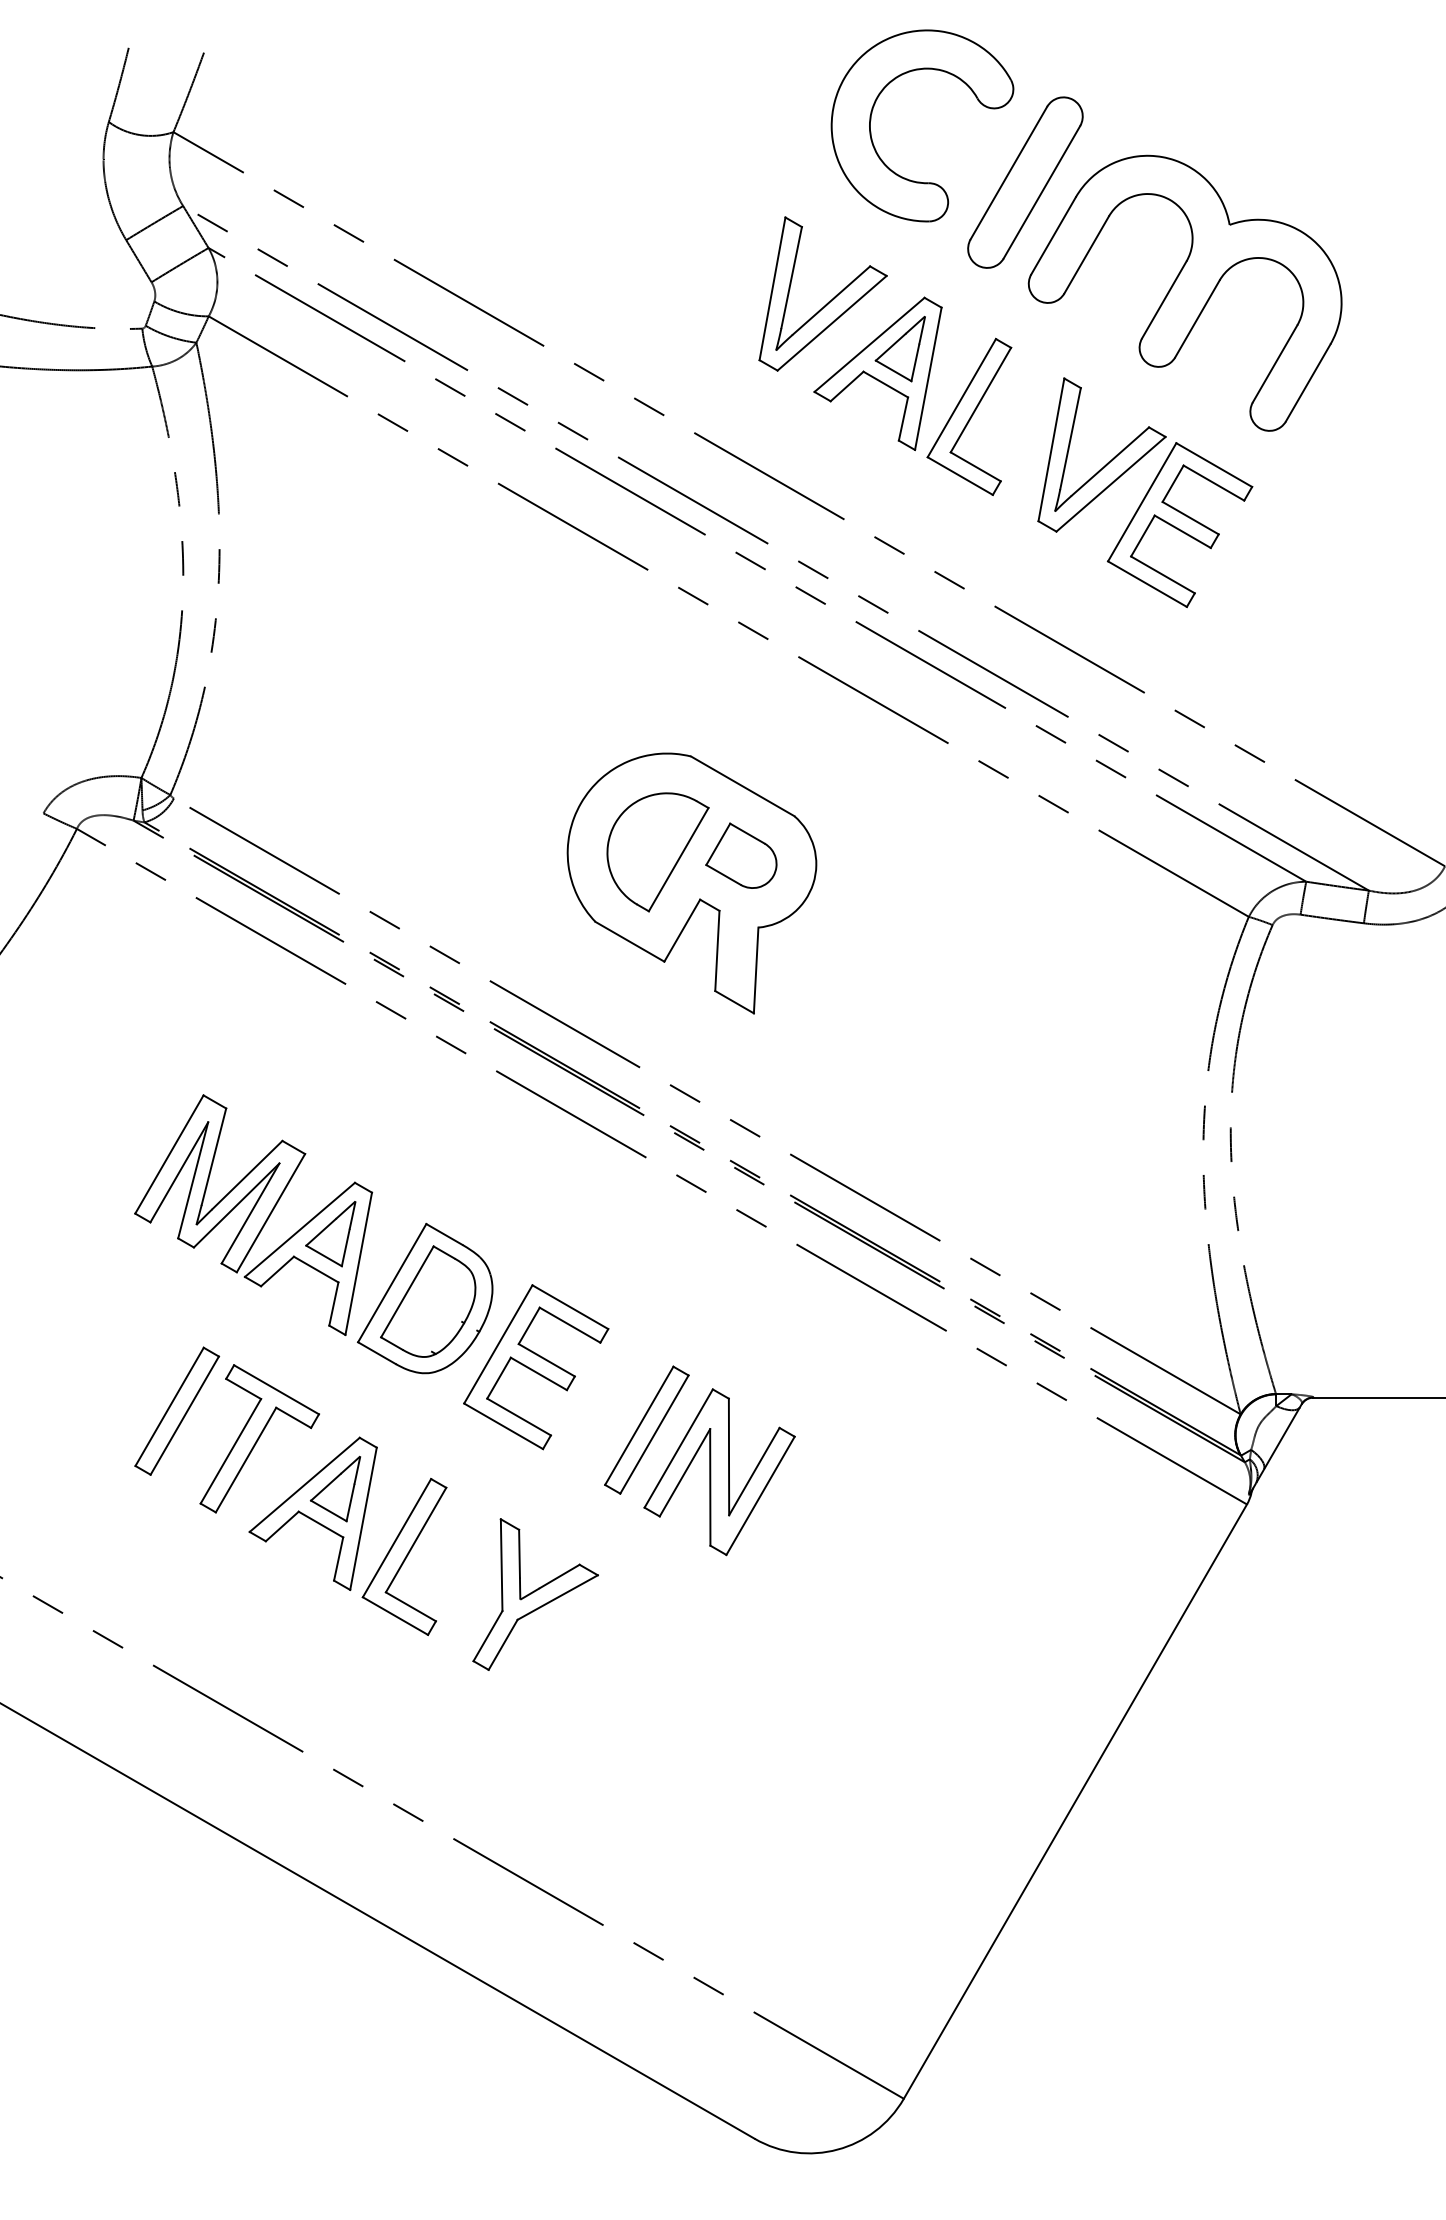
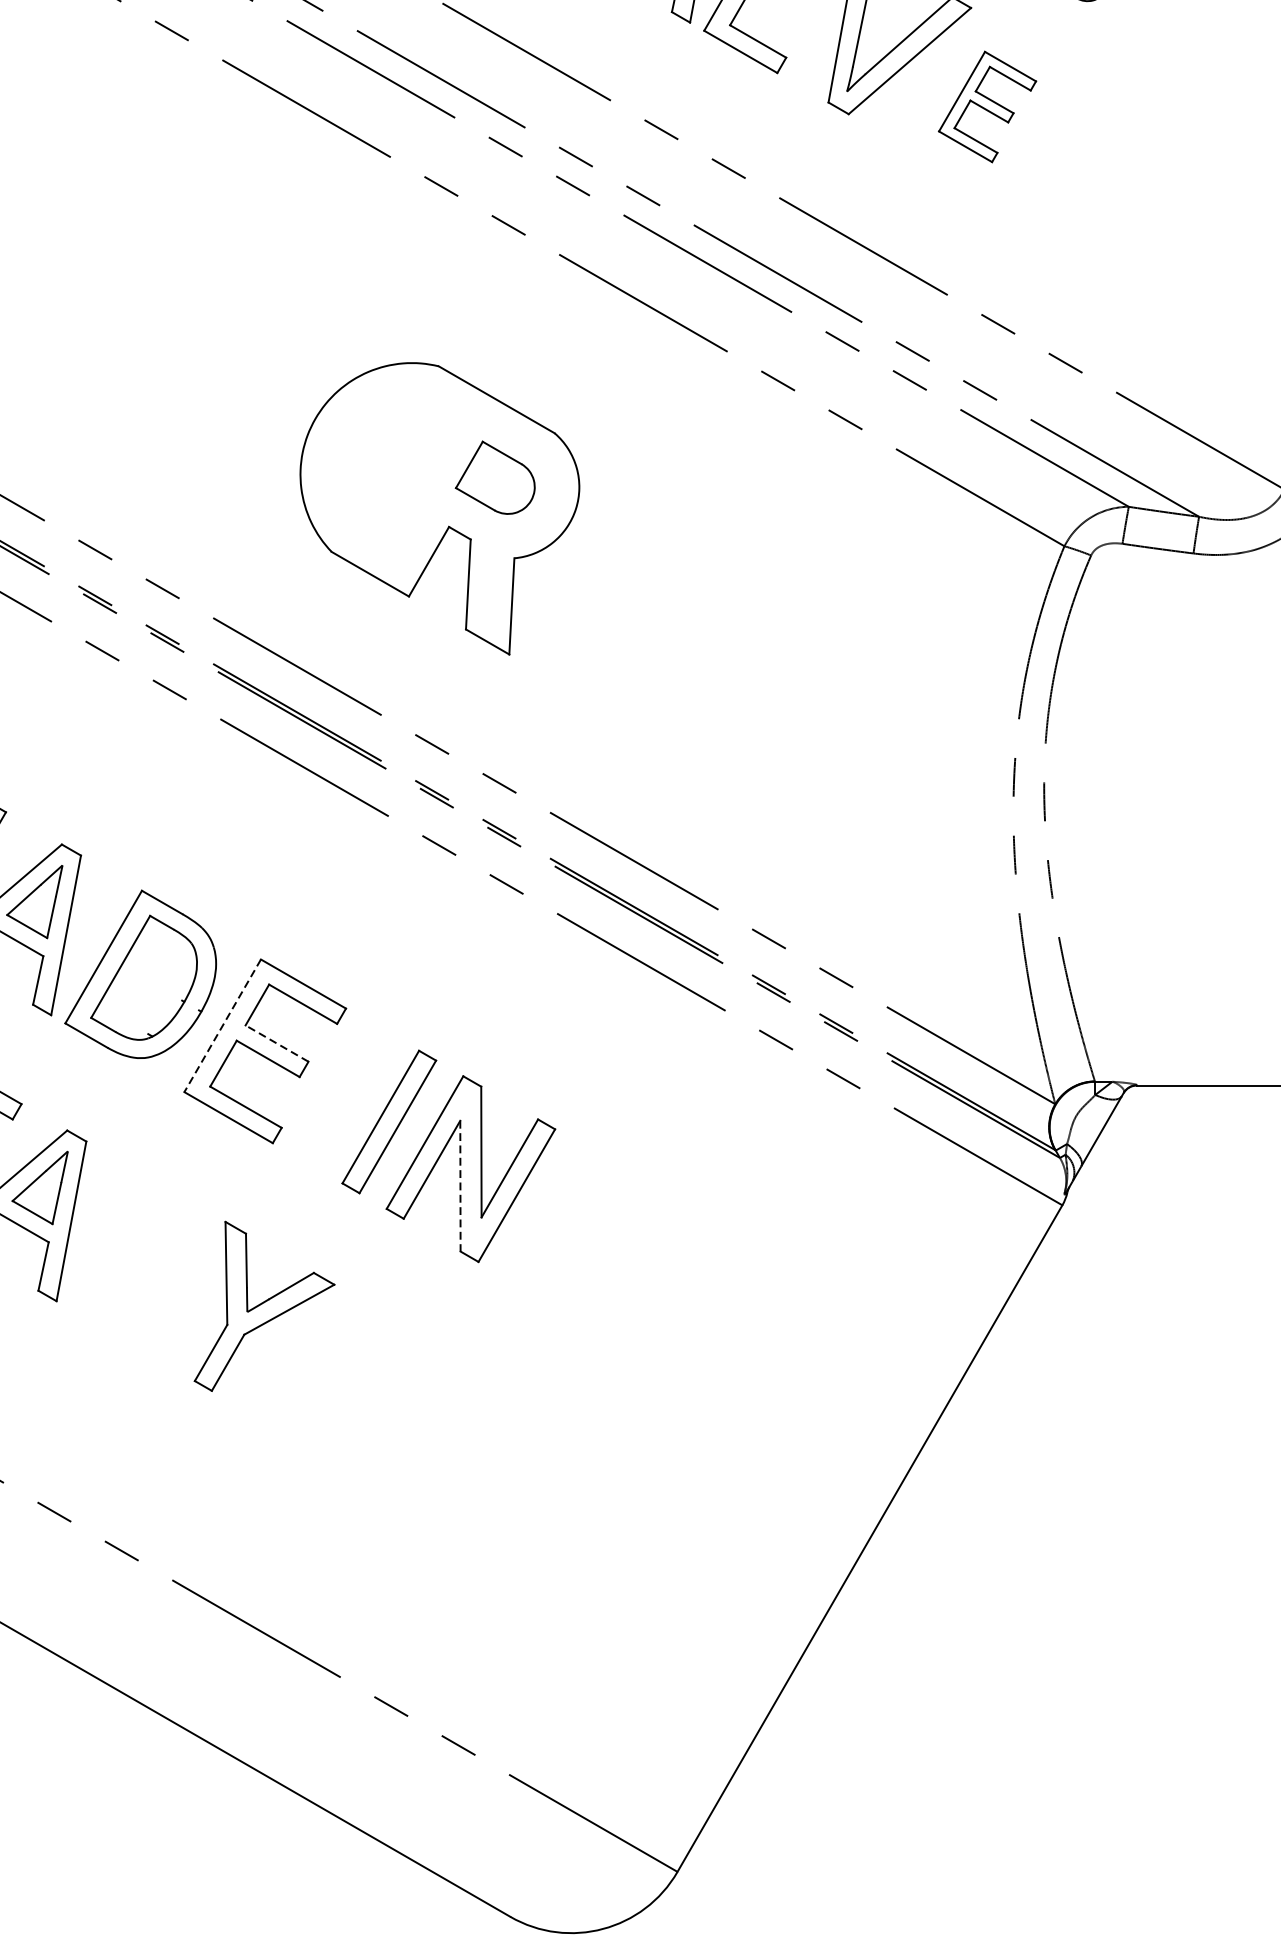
part: (1180, 525) -> (987, 107), size x0.6
part: (657, 852) -> (401, 474), removed
line: (498, 1344) -> (222, 1025), solid -> dashed
line: (546, 1360) -> (276, 1043), solid -> dashed
line: (710, 1487) -> (460, 1186), solid -> dashed
part: (404, 1556) -> (117, 1263), removed

